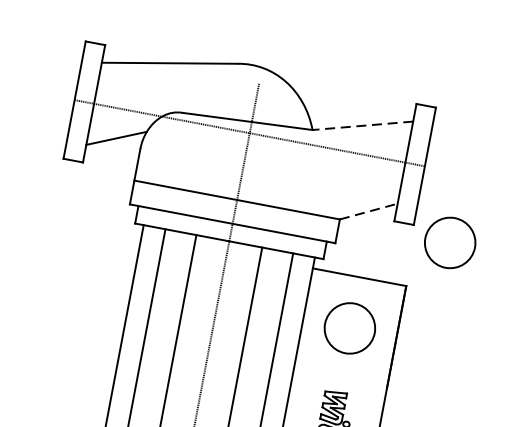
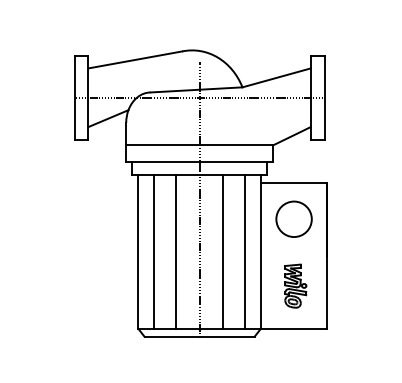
line: (362, 126) -> (276, 78), dashed -> solid
line: (369, 212) -> (292, 136), dashed -> solid
circle: (449, 241) -> (351, 146), removed

